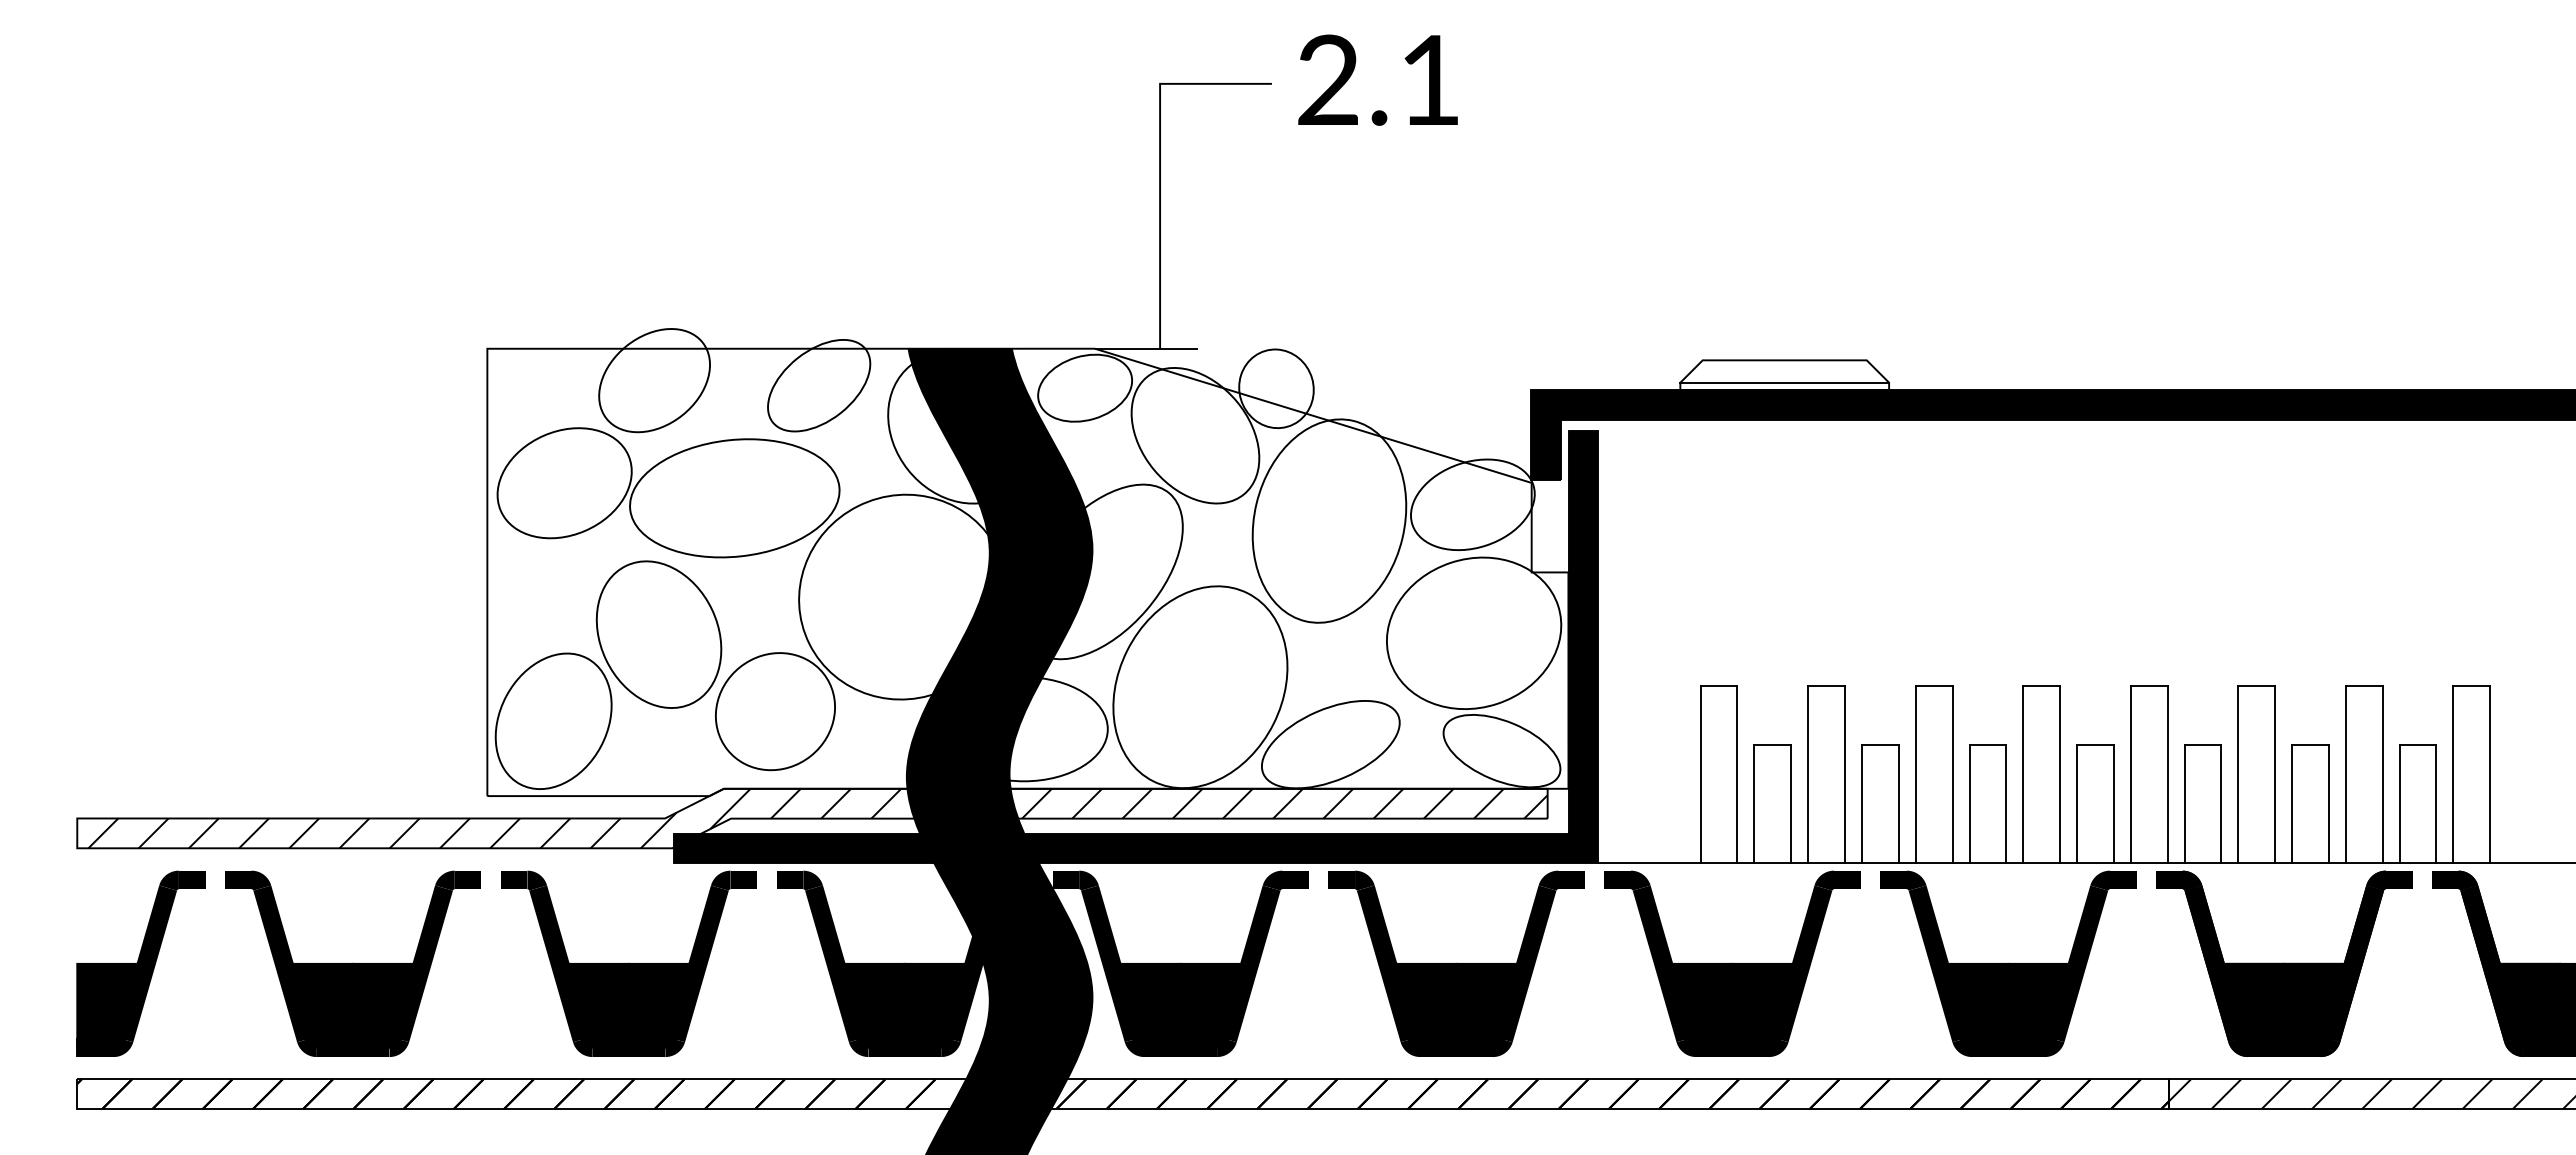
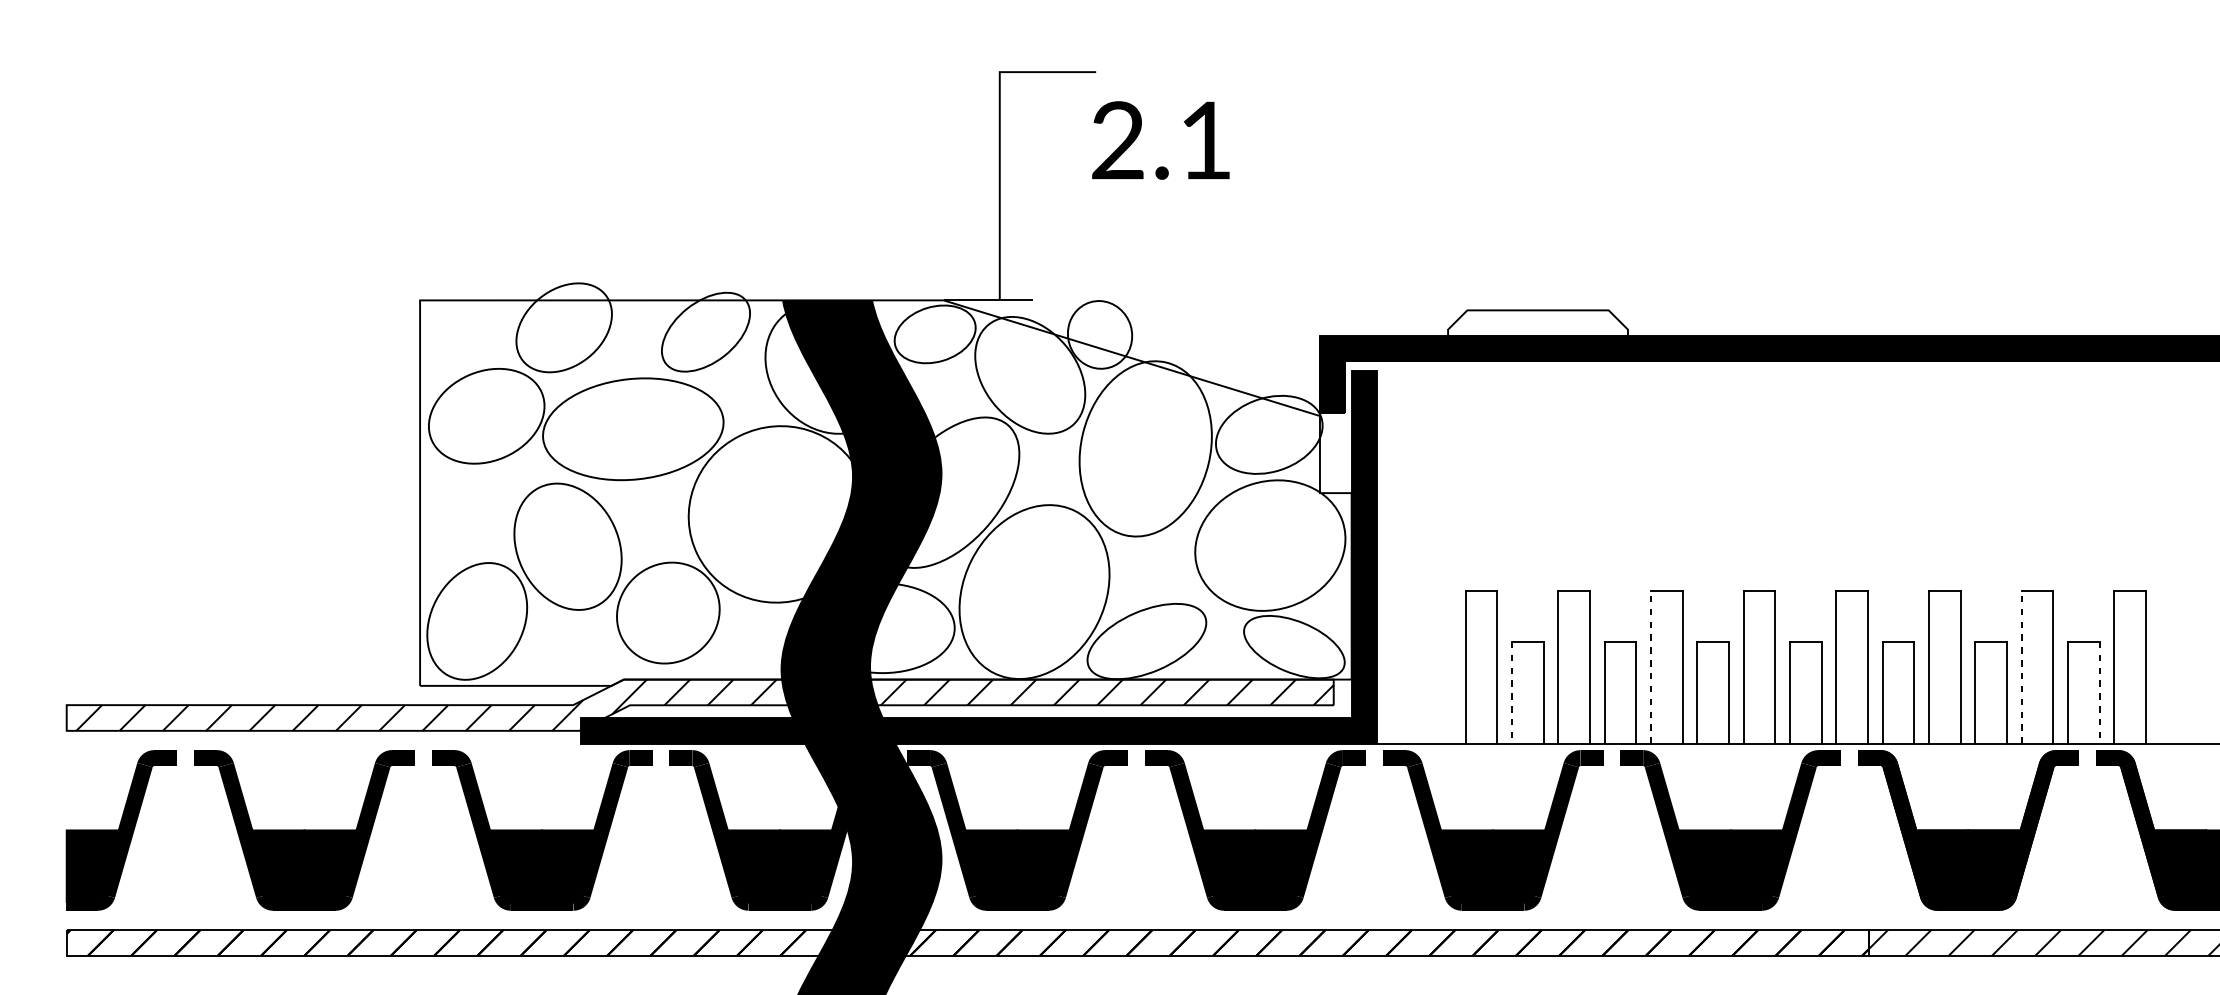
text: (1377, 79) -> (1160, 139), moved
line: (1784, 382) -> (1537, 329), removed
line: (1915, 774) -> (1650, 667), solid -> dashed
line: (2345, 774) -> (2021, 667), solid -> dashed
line: (1754, 804) -> (1511, 693), solid -> dashed
line: (2436, 804) -> (2099, 693), solid -> dashed

